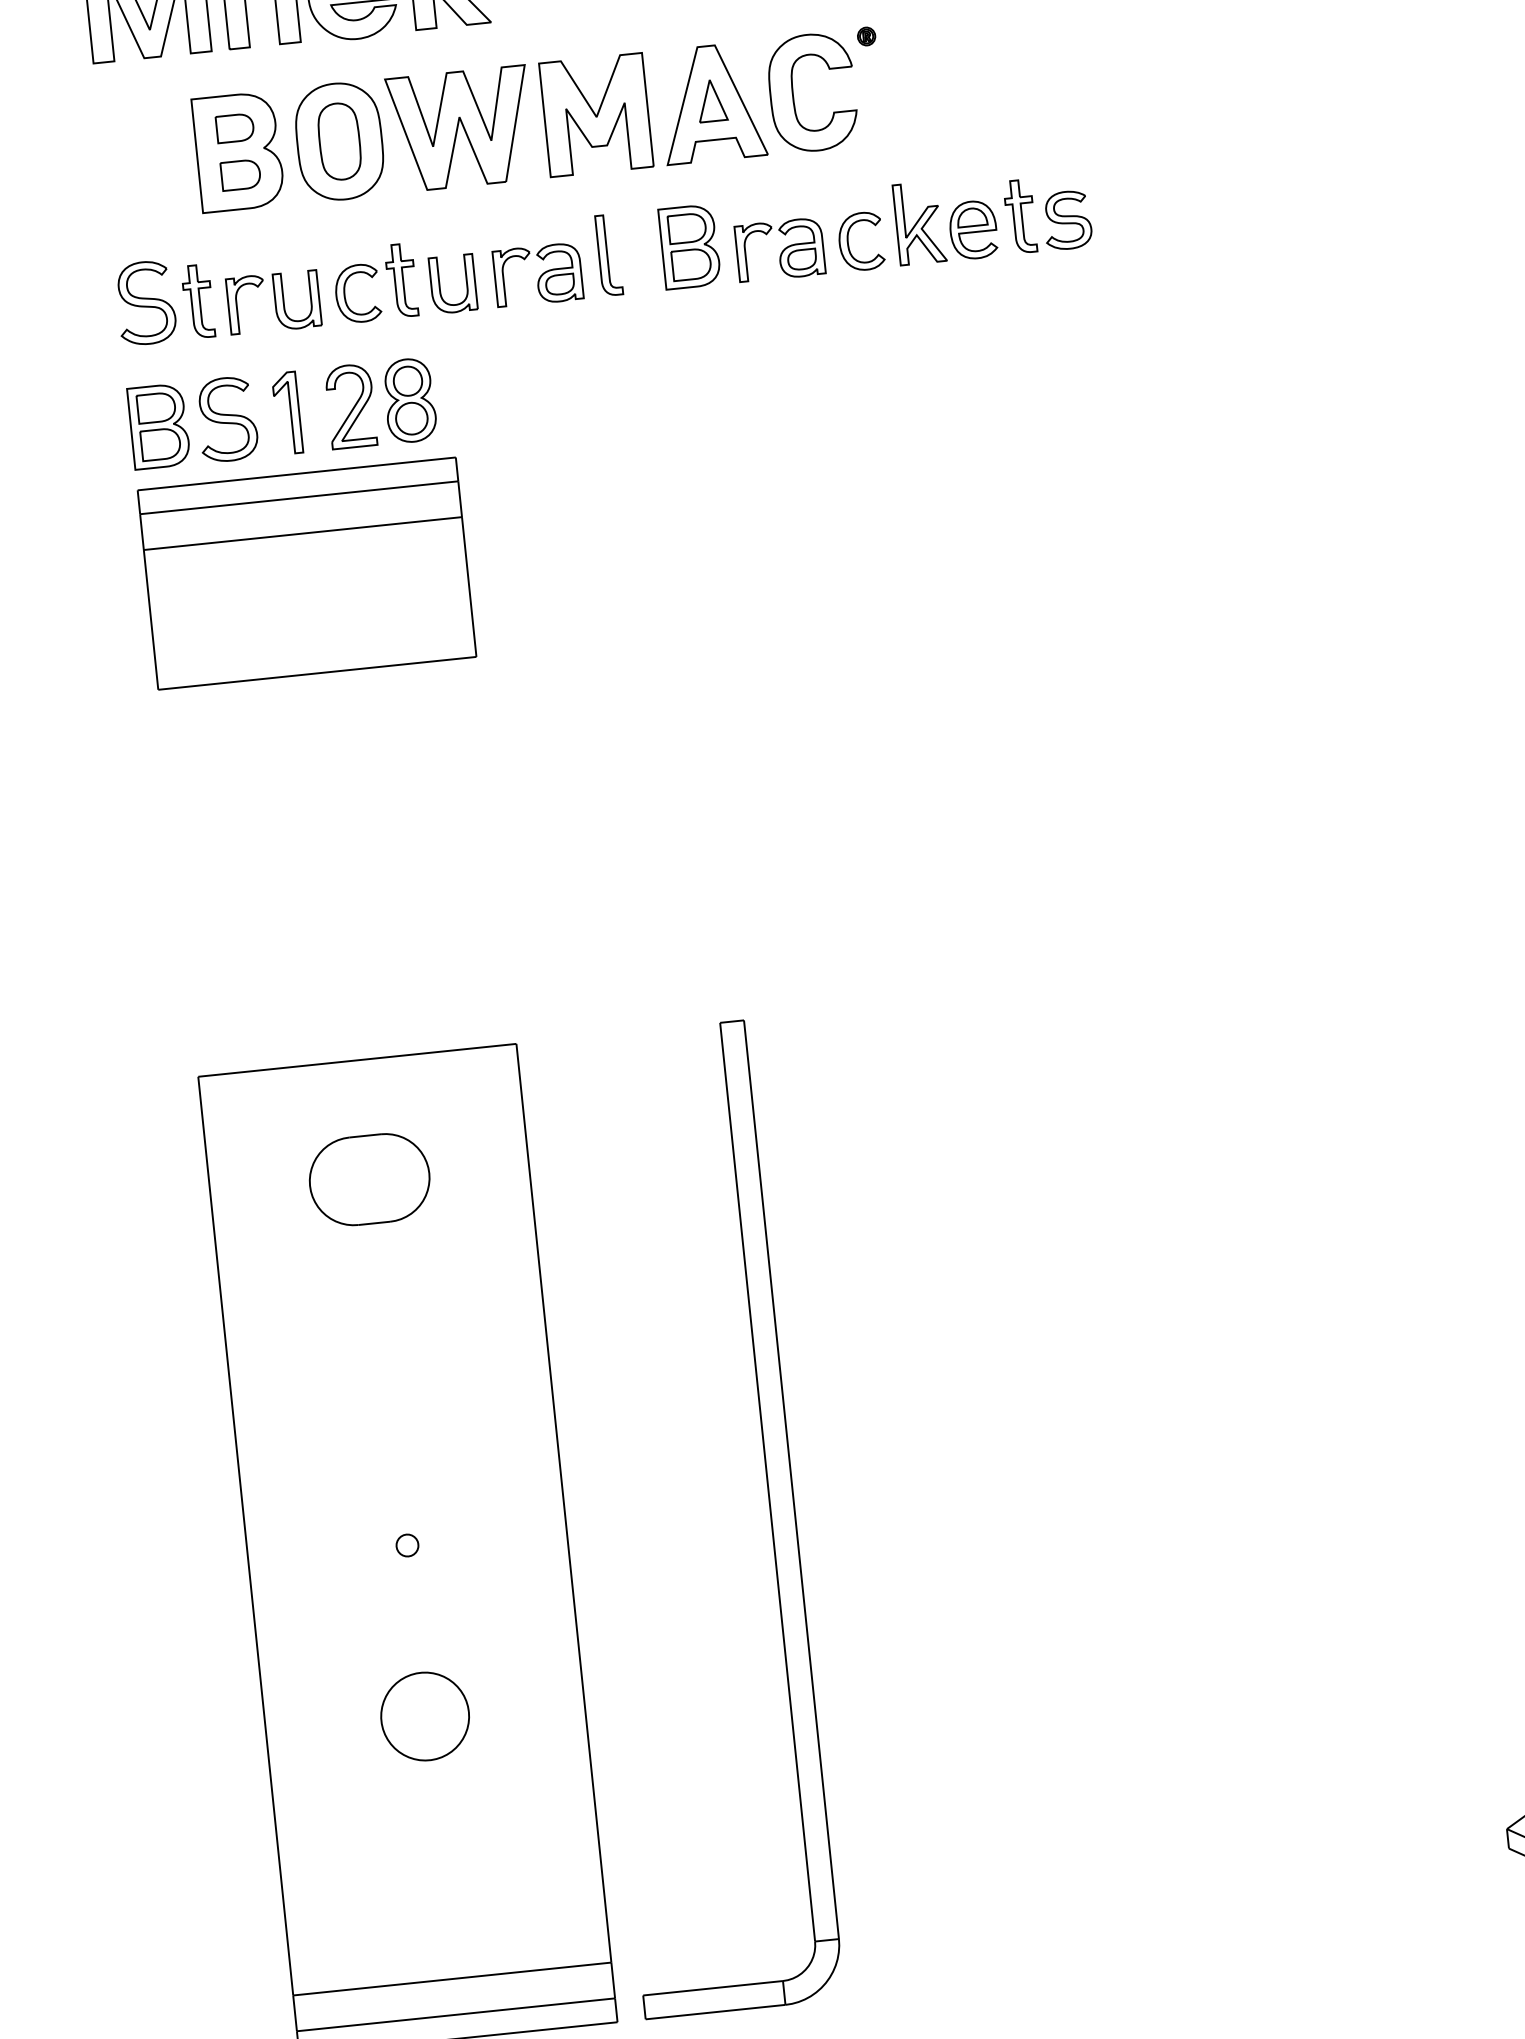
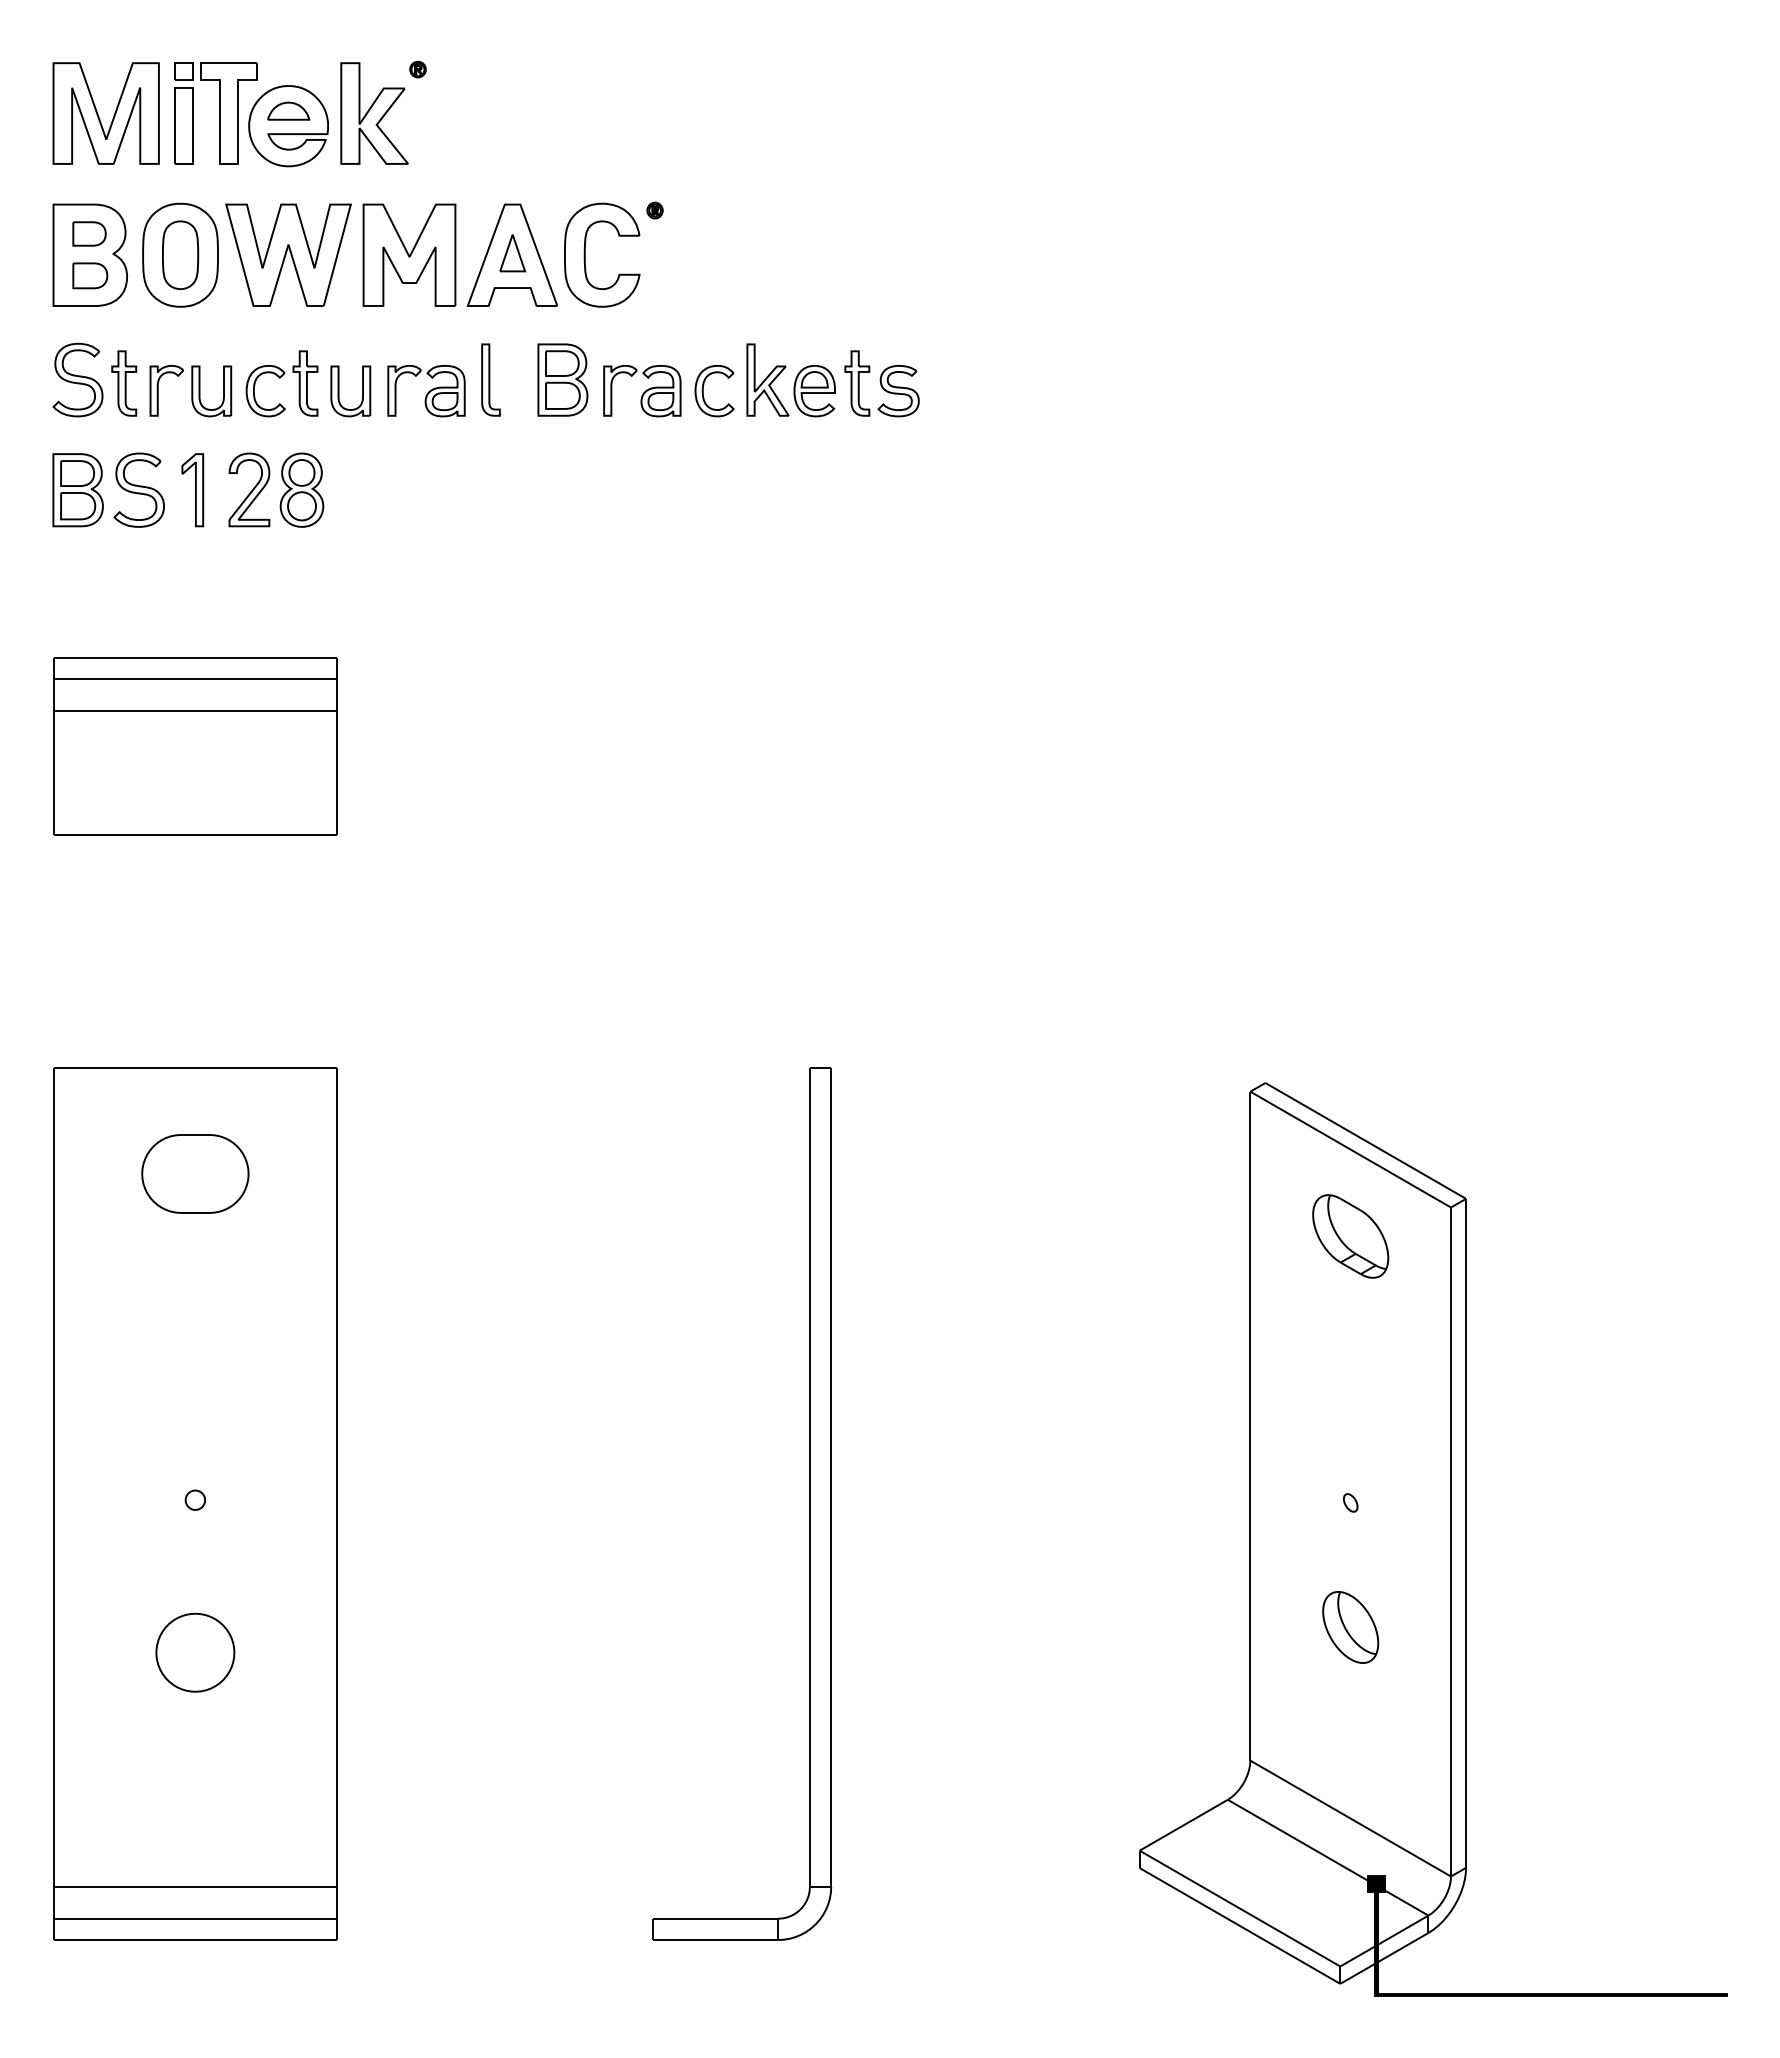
part: (537, 120) -> (357, 254), moved
part: (307, 573) -> (195, 746), moved
part: (770, 1511) -> (809, 1503), moved

